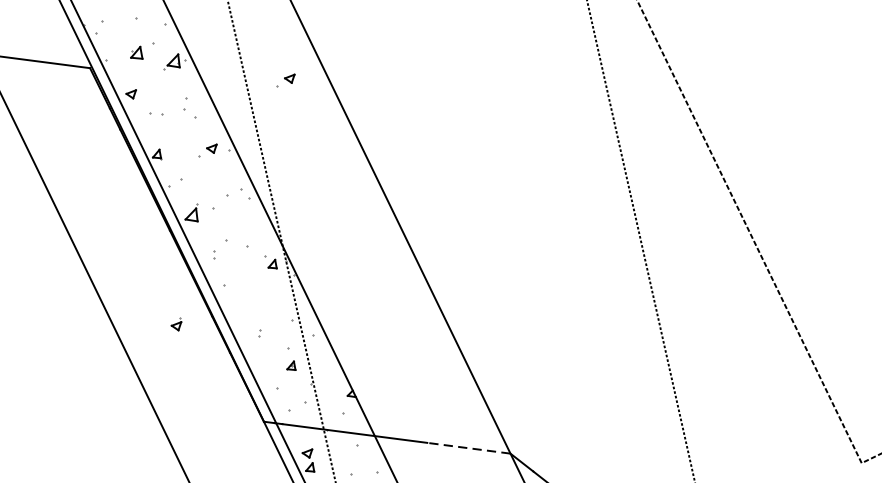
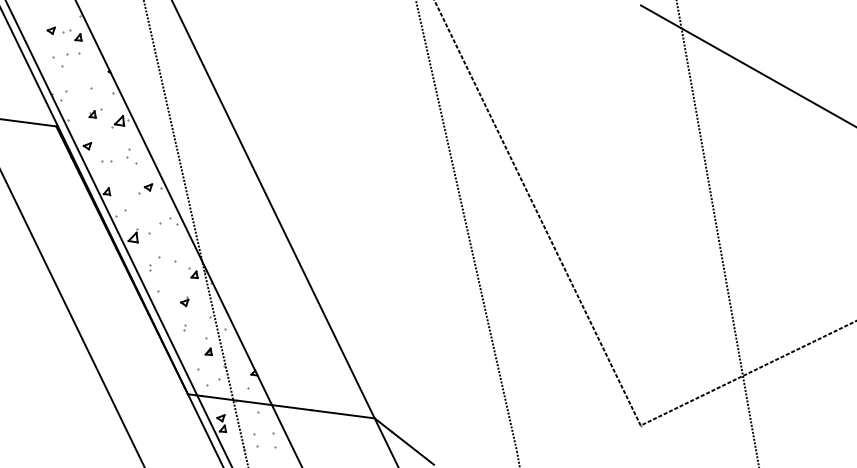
part: (141, 51) -> (95, 113), size x0.71
part: (285, 80) -> (204, 135), removed
part: (176, 324) -> (184, 301), moved
line: (469, 448) -> (343, 414), dashed -> solid

